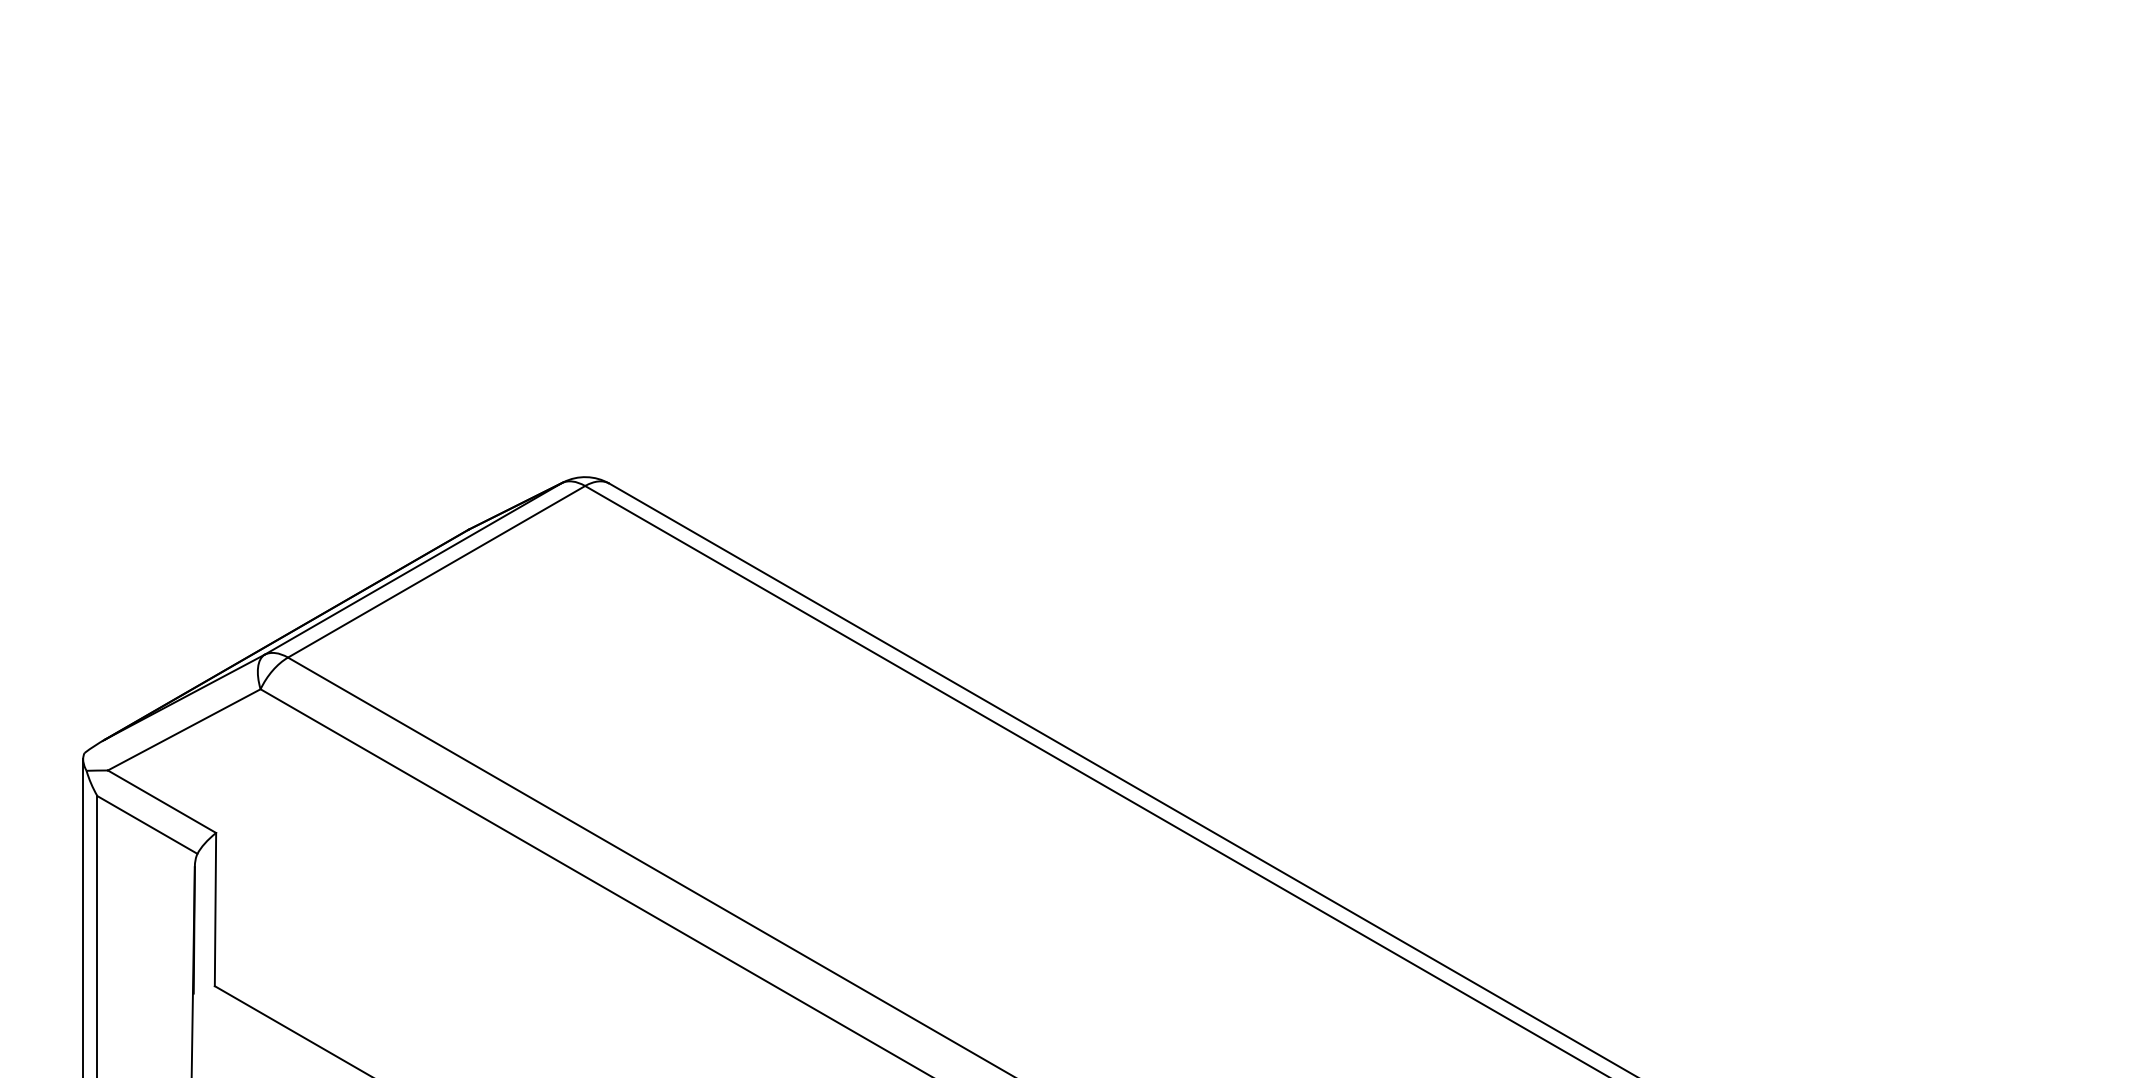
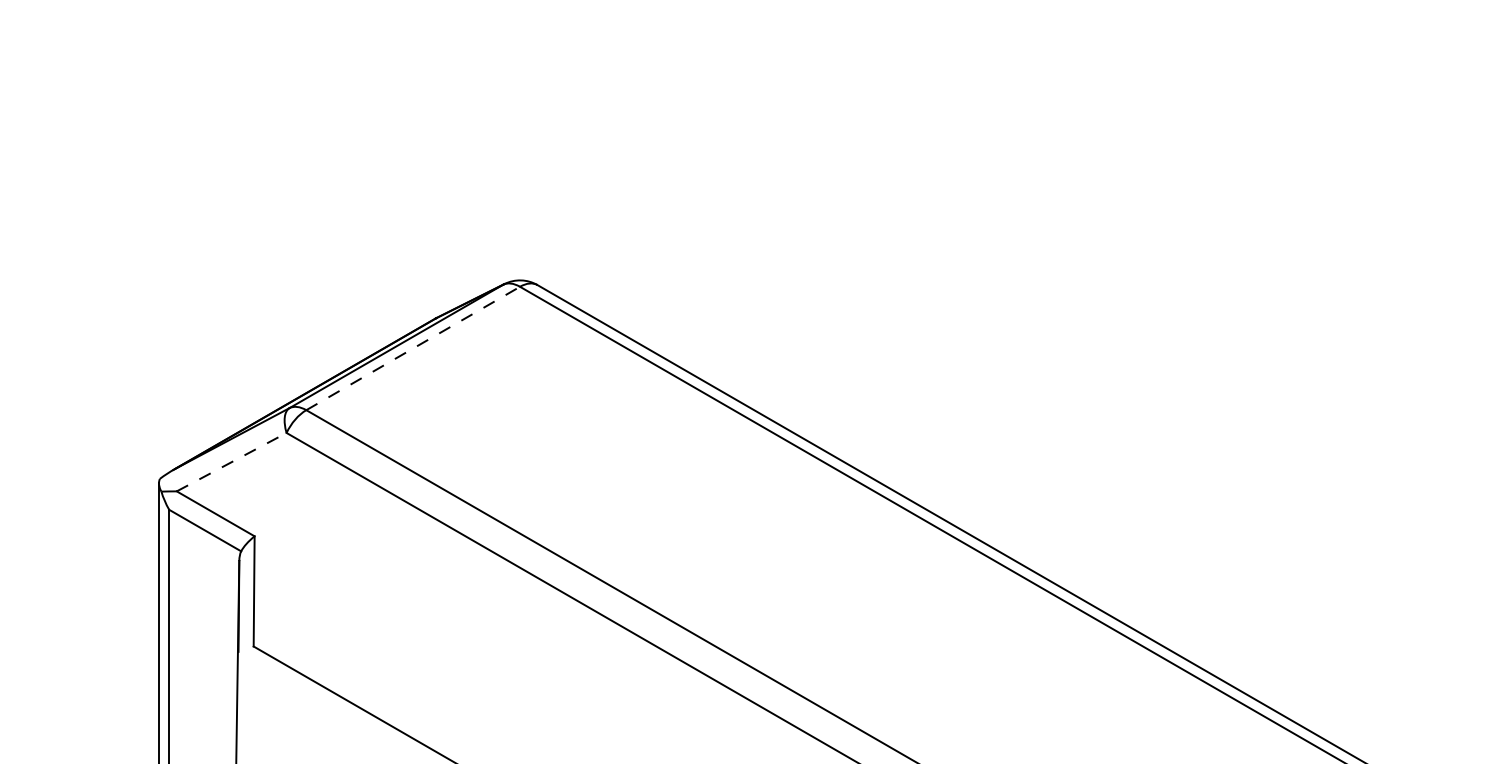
line: (436, 571) -> (413, 348), solid -> dashed
line: (184, 729) -> (231, 461), solid -> dashed

